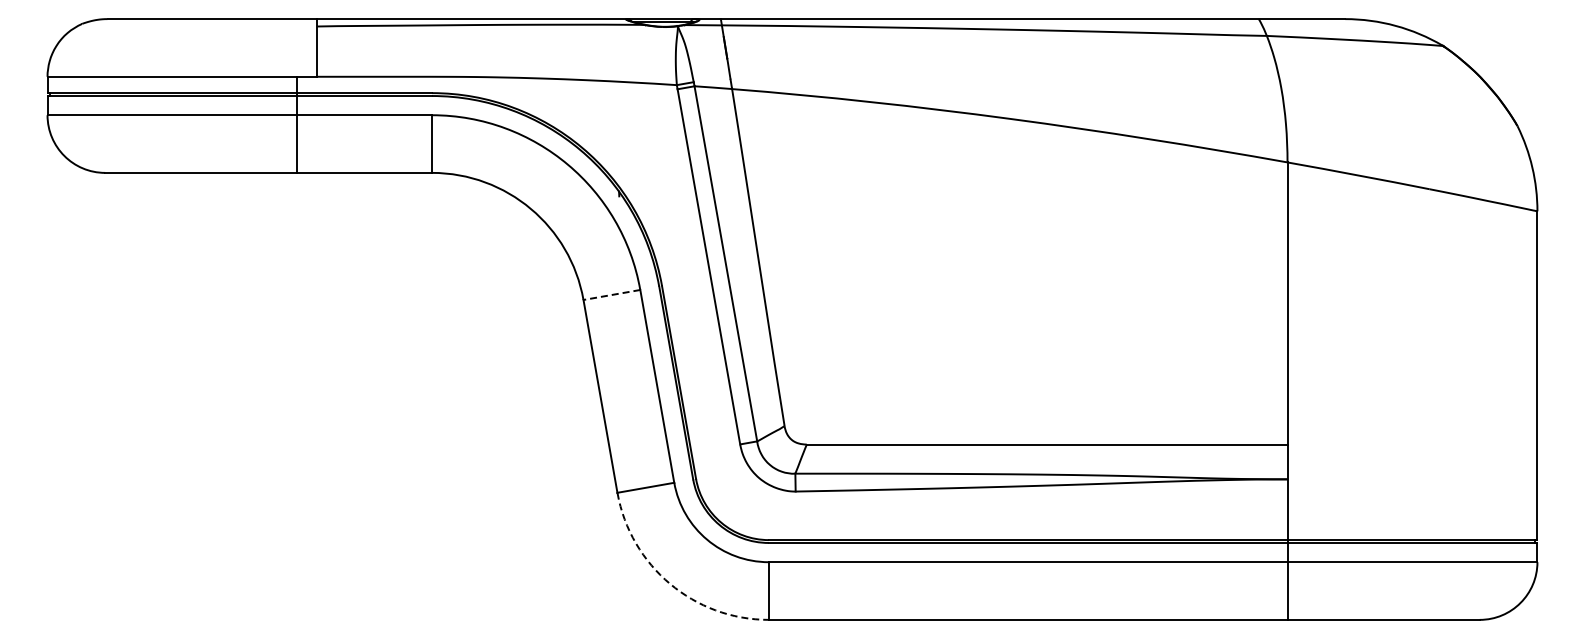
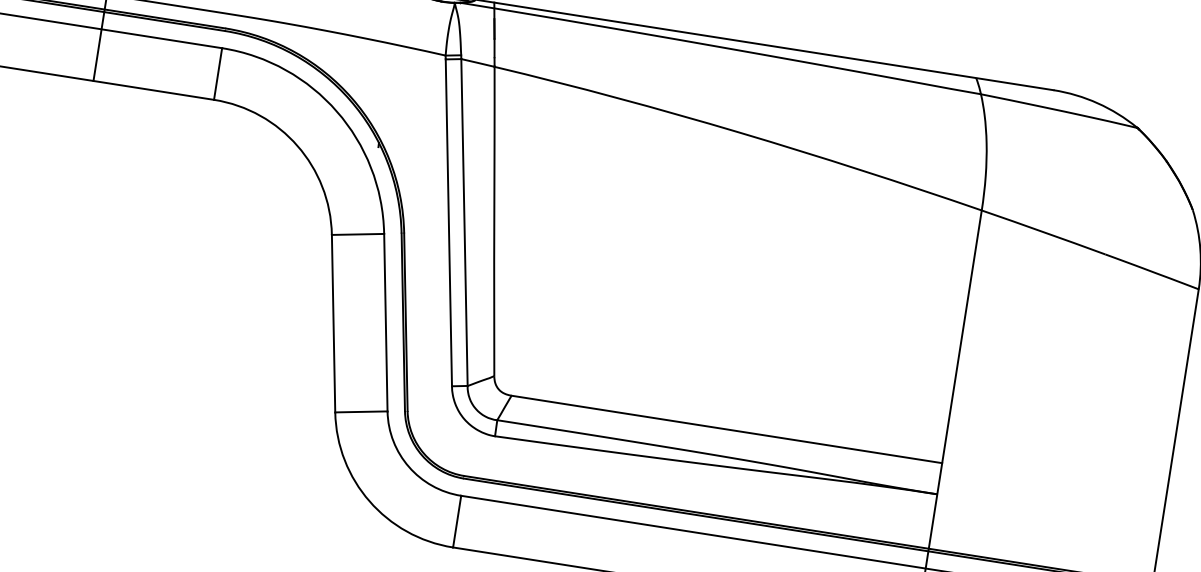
line: (611, 294) -> (357, 233), dashed -> solid
arc: (670, 583) -> (370, 501), dashed -> solid

